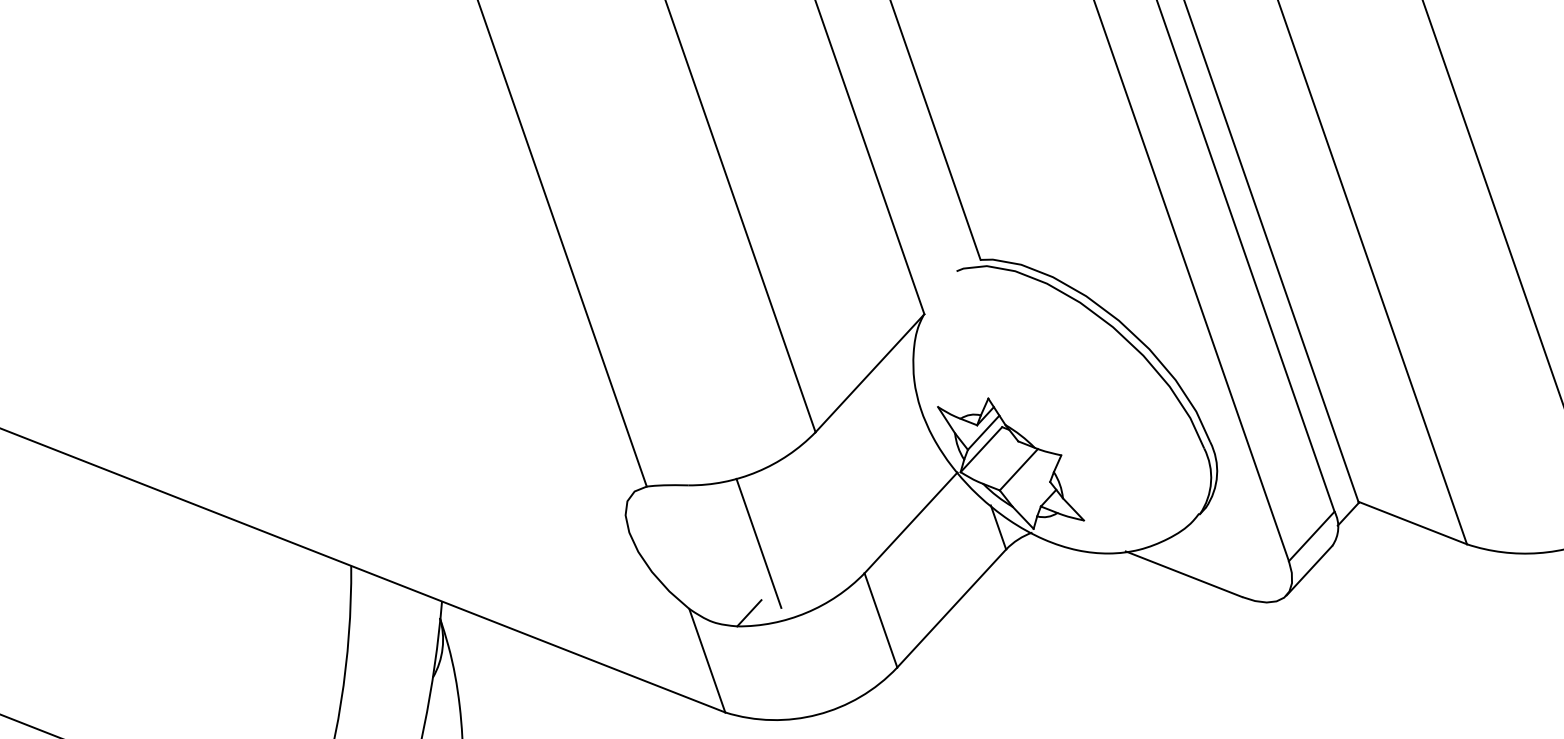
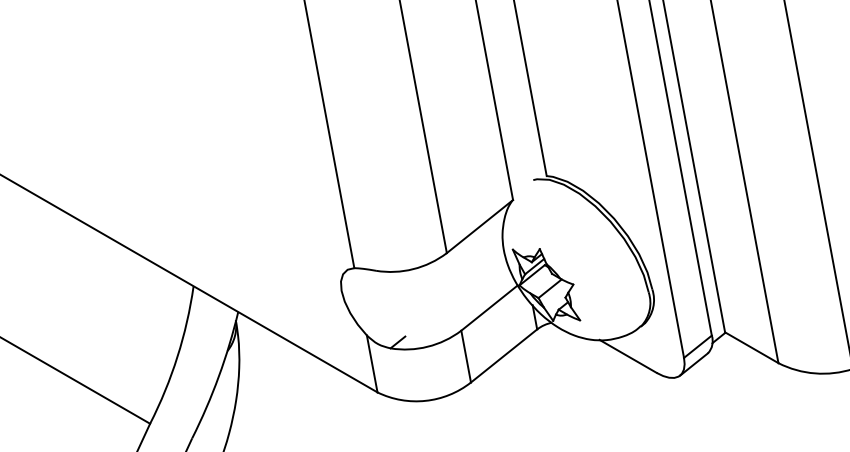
line: (758, 542) -> (408, 306), removed

